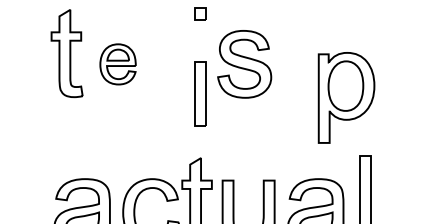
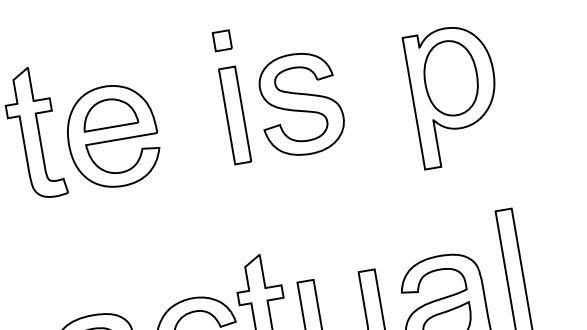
part: (117, 64) -> (111, 136), size x1.67
part: (200, 93) -> (234, 114), moved
part: (346, 97) -> (454, 95), moved

